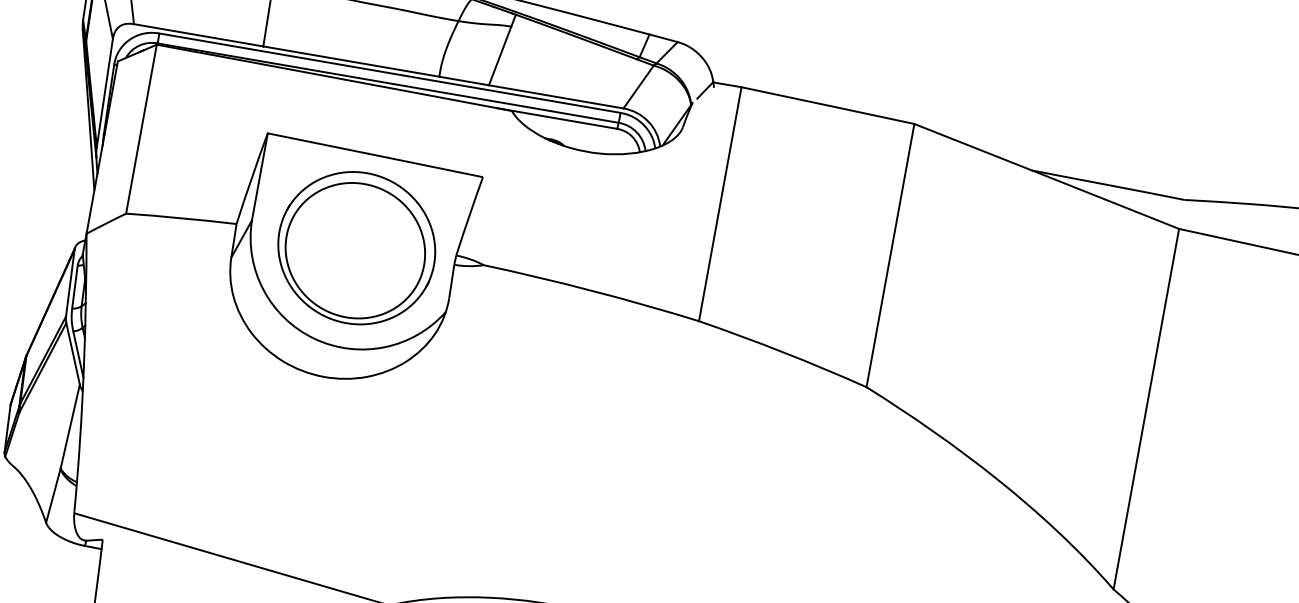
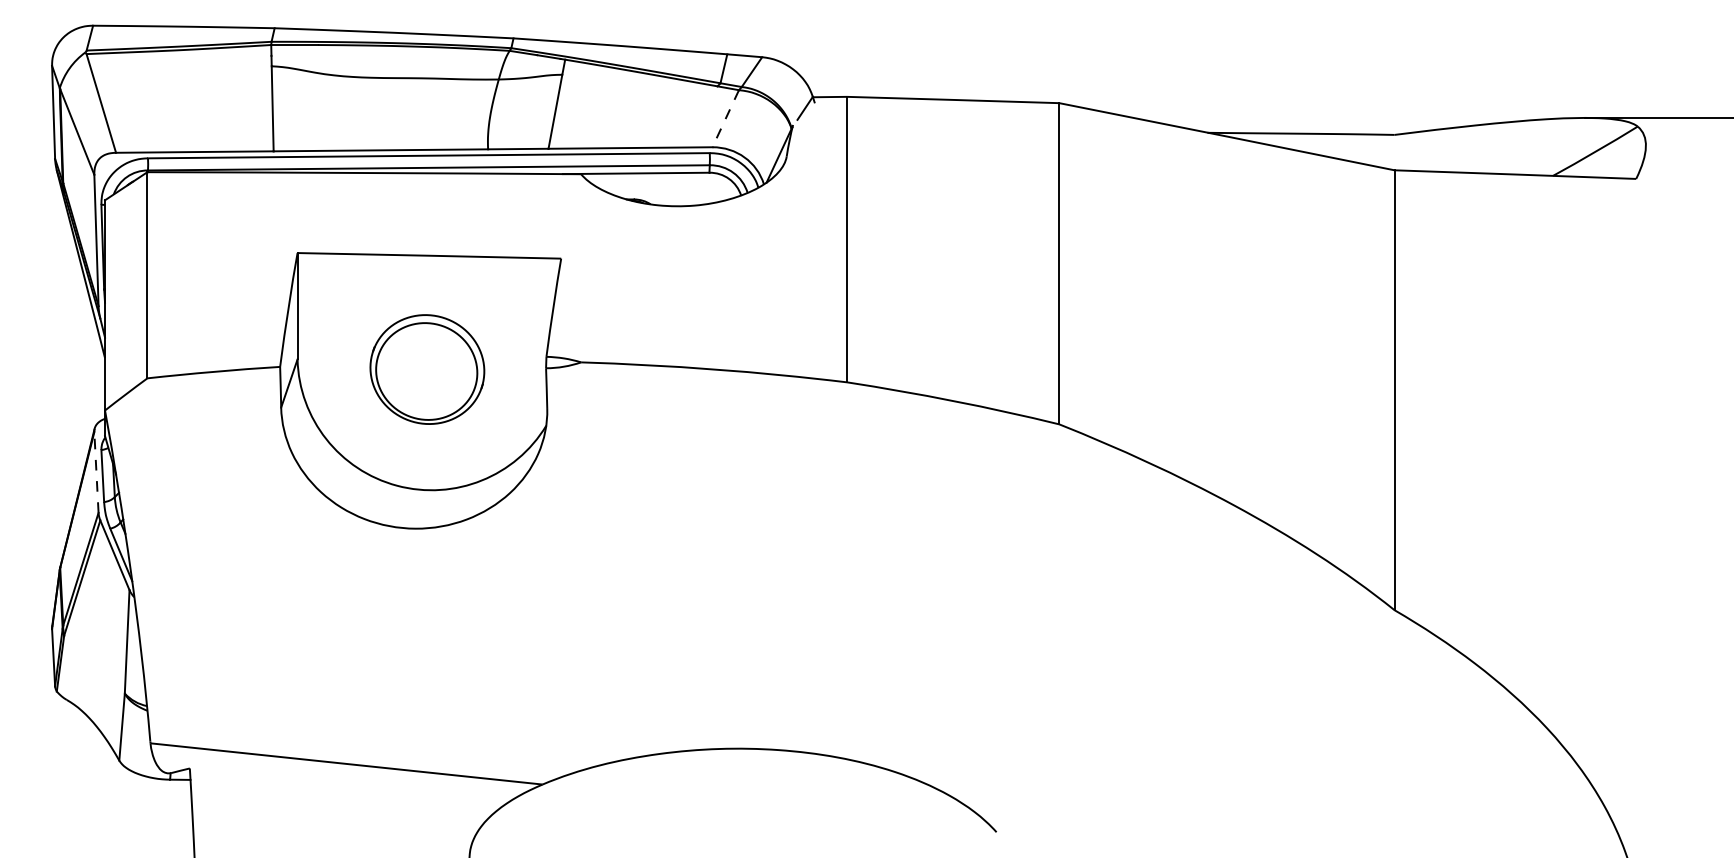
line: (638, 87) -> (725, 119), solid -> dashed
part: (356, 248) -> (427, 369), size x0.6
line: (70, 283) -> (96, 472), solid -> dashed

